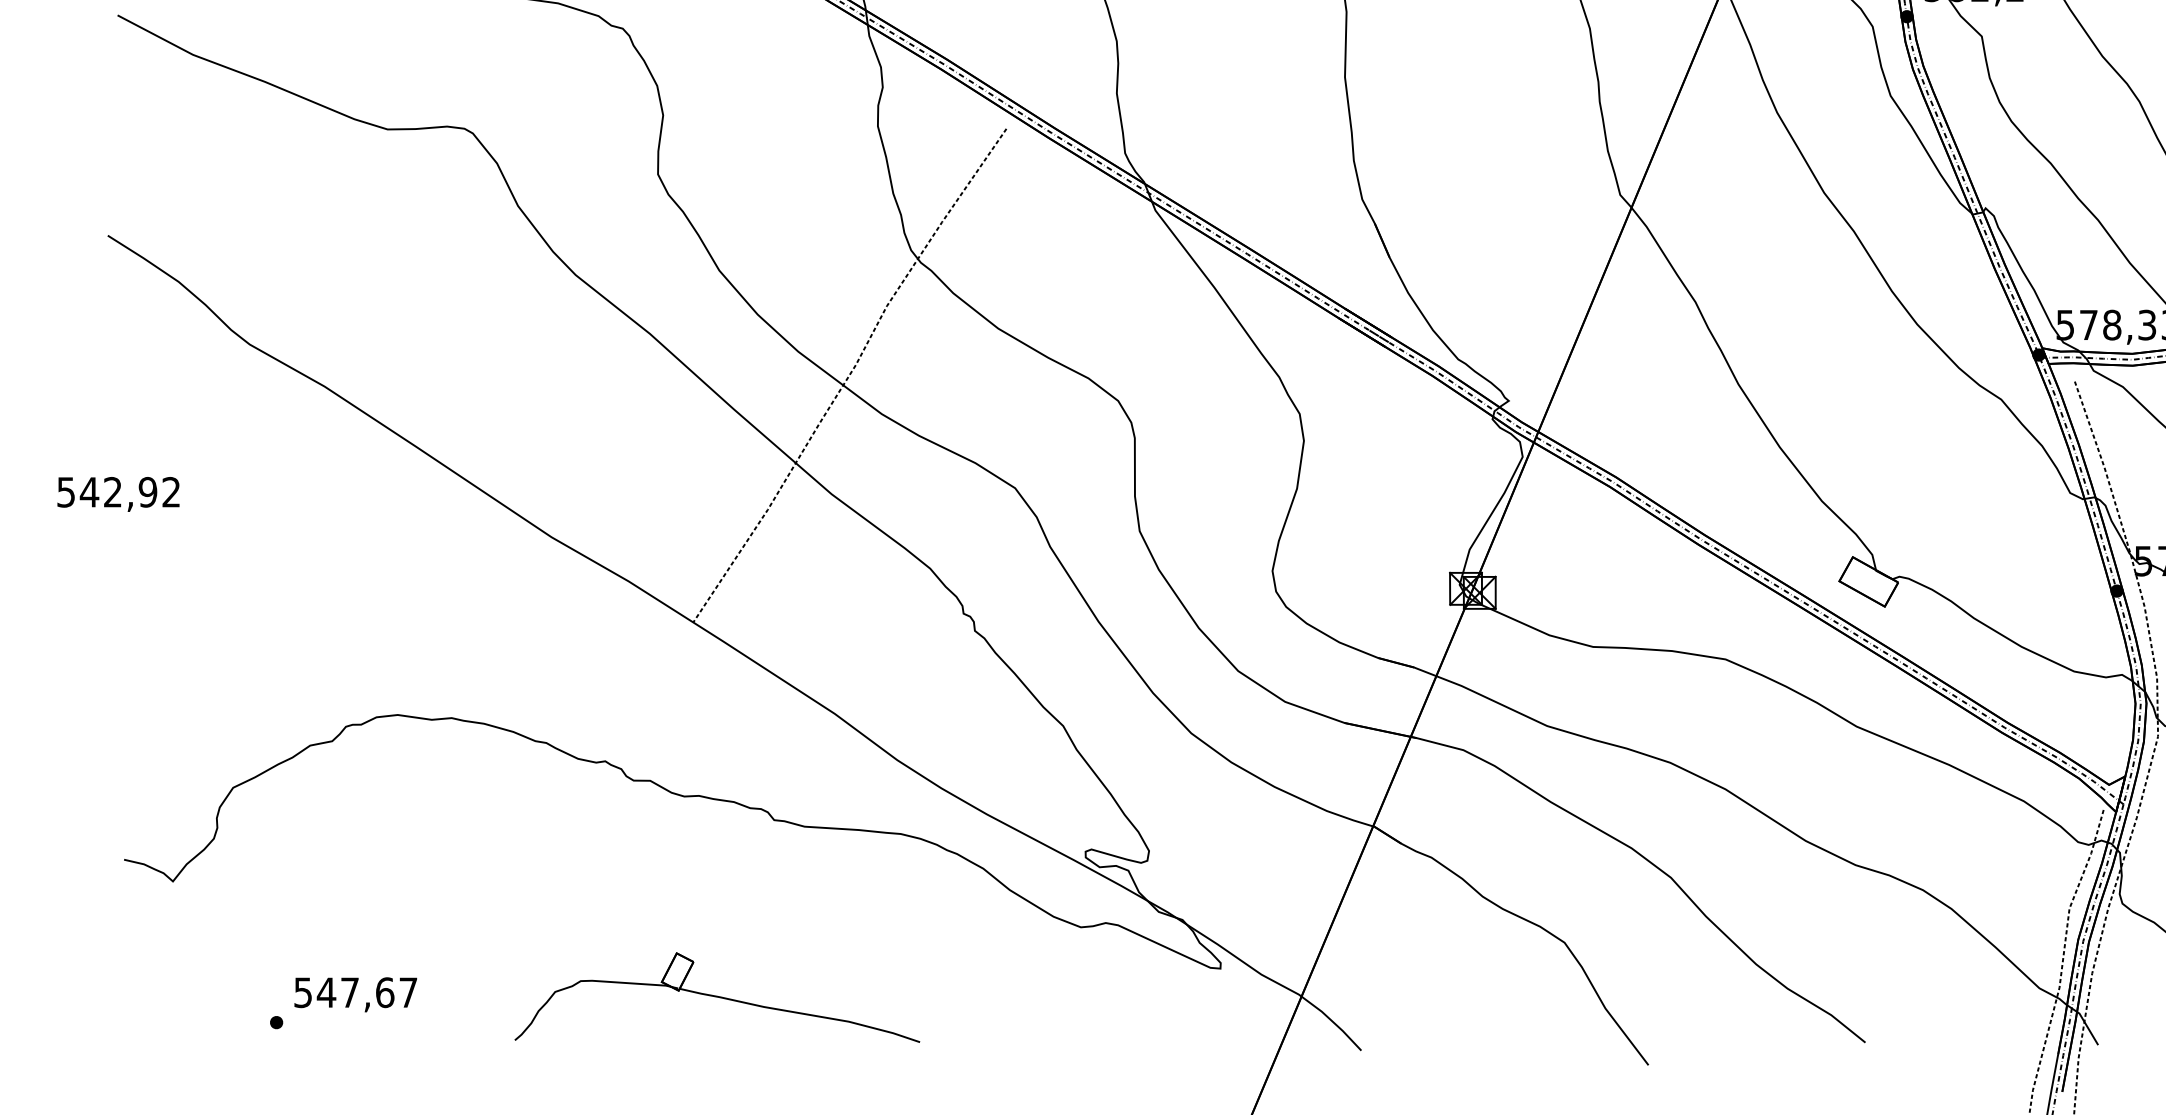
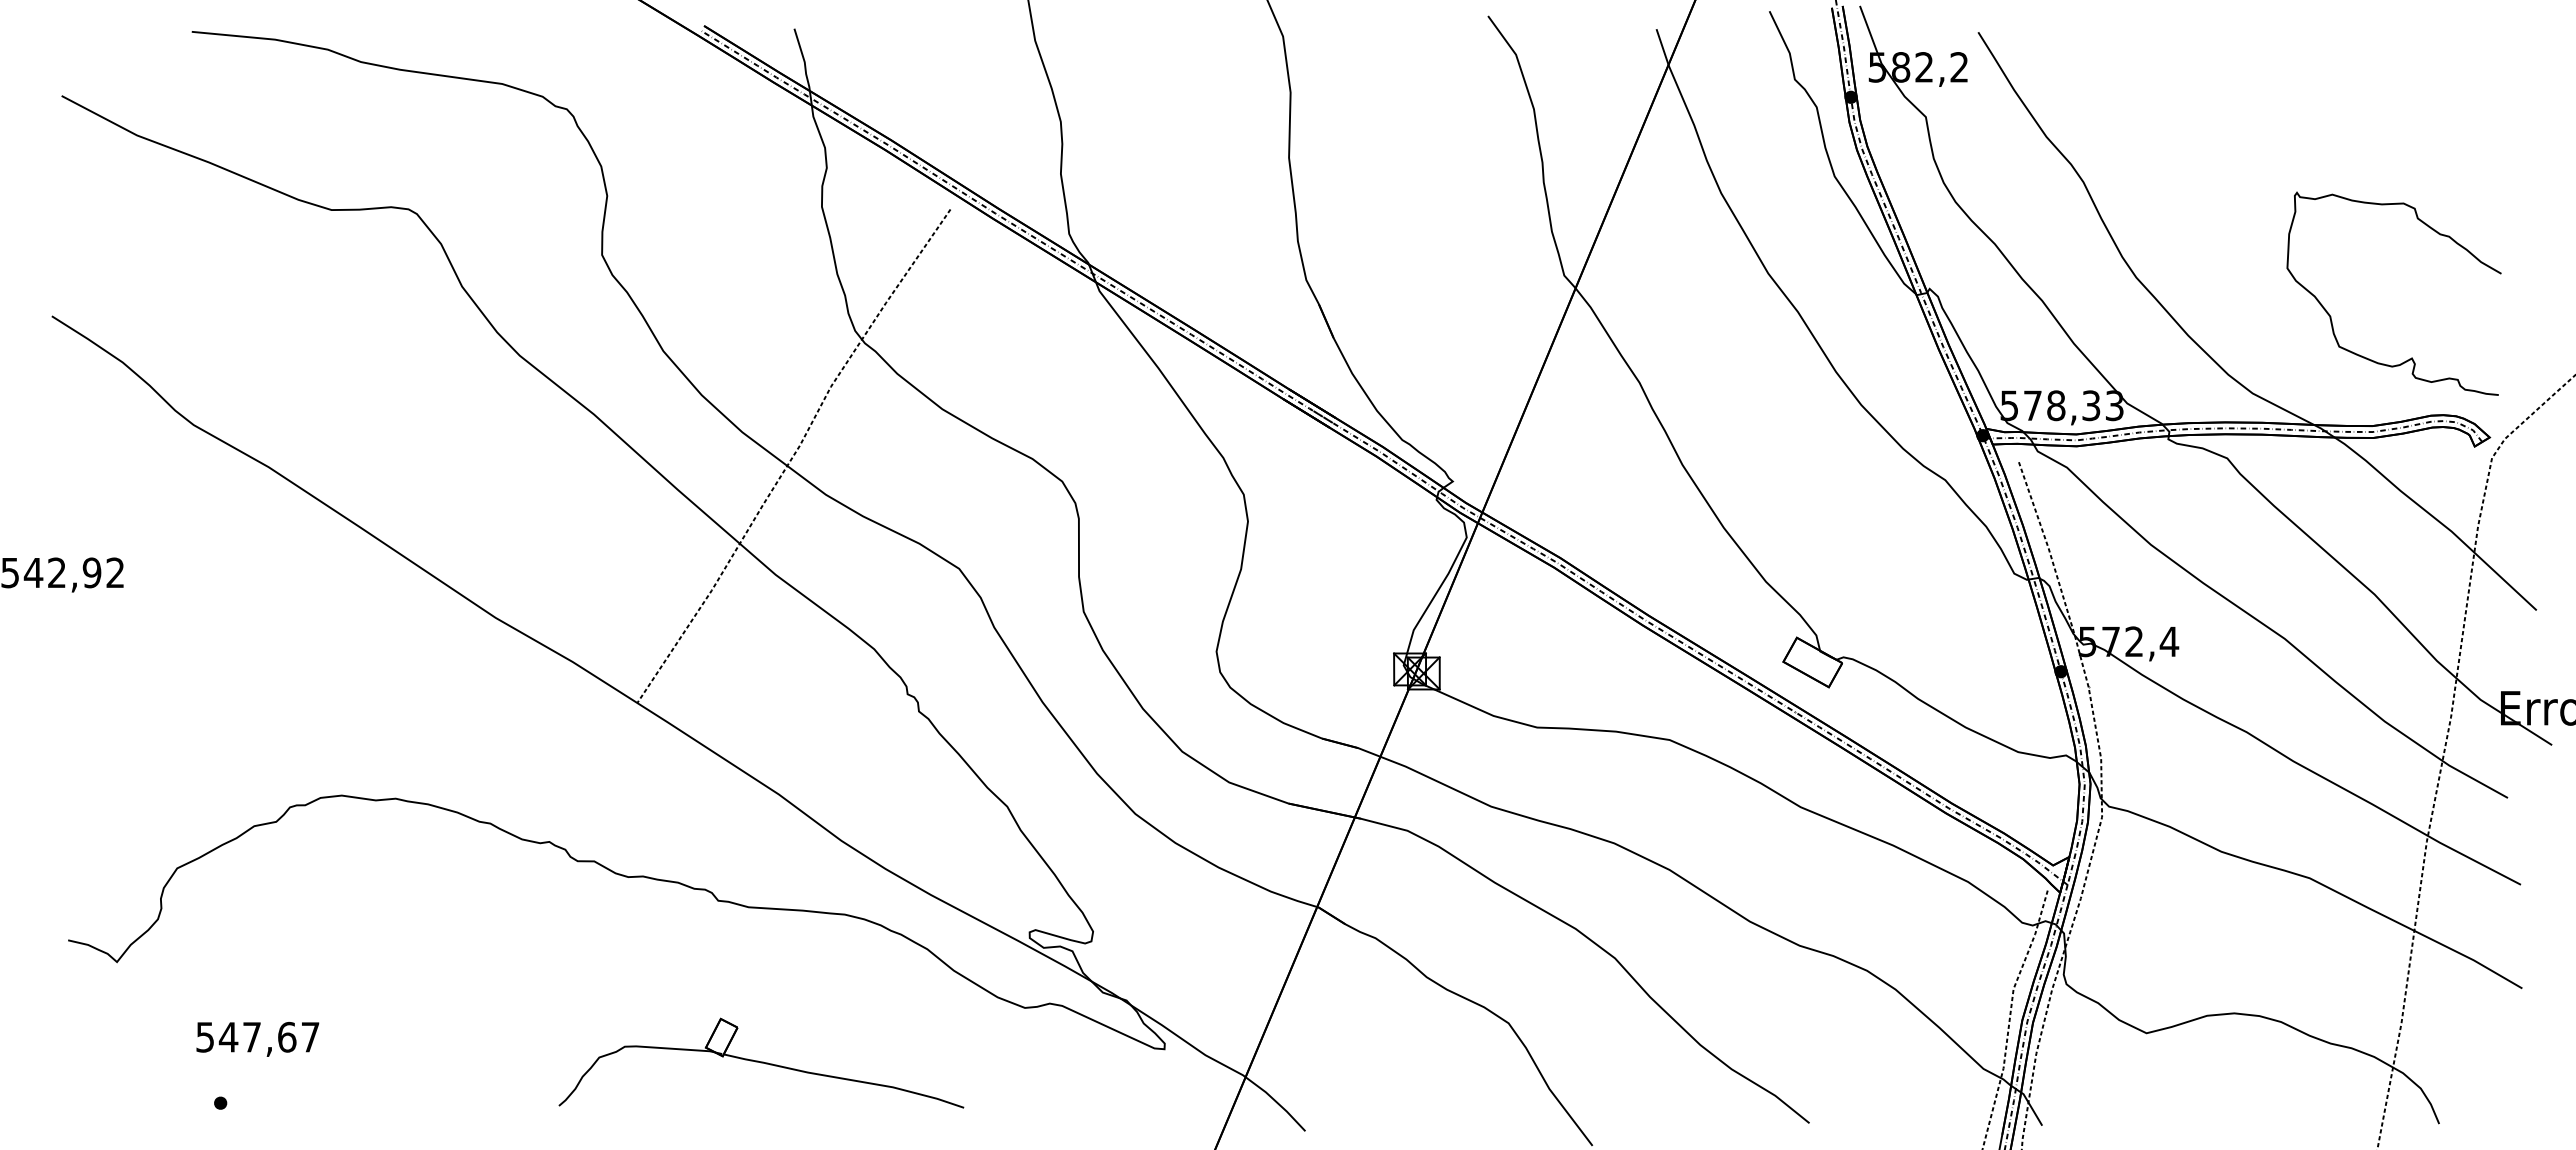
text: (355, 994) -> (257, 1039), moved
part: (717, 996) -> (761, 1062), moved

